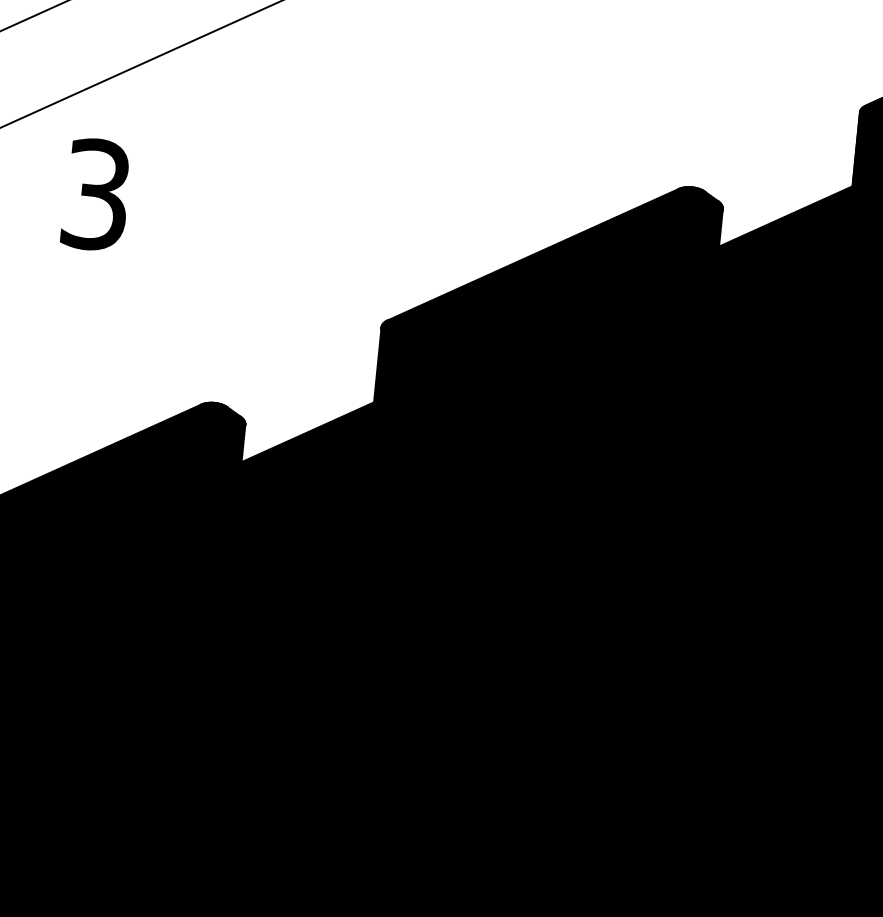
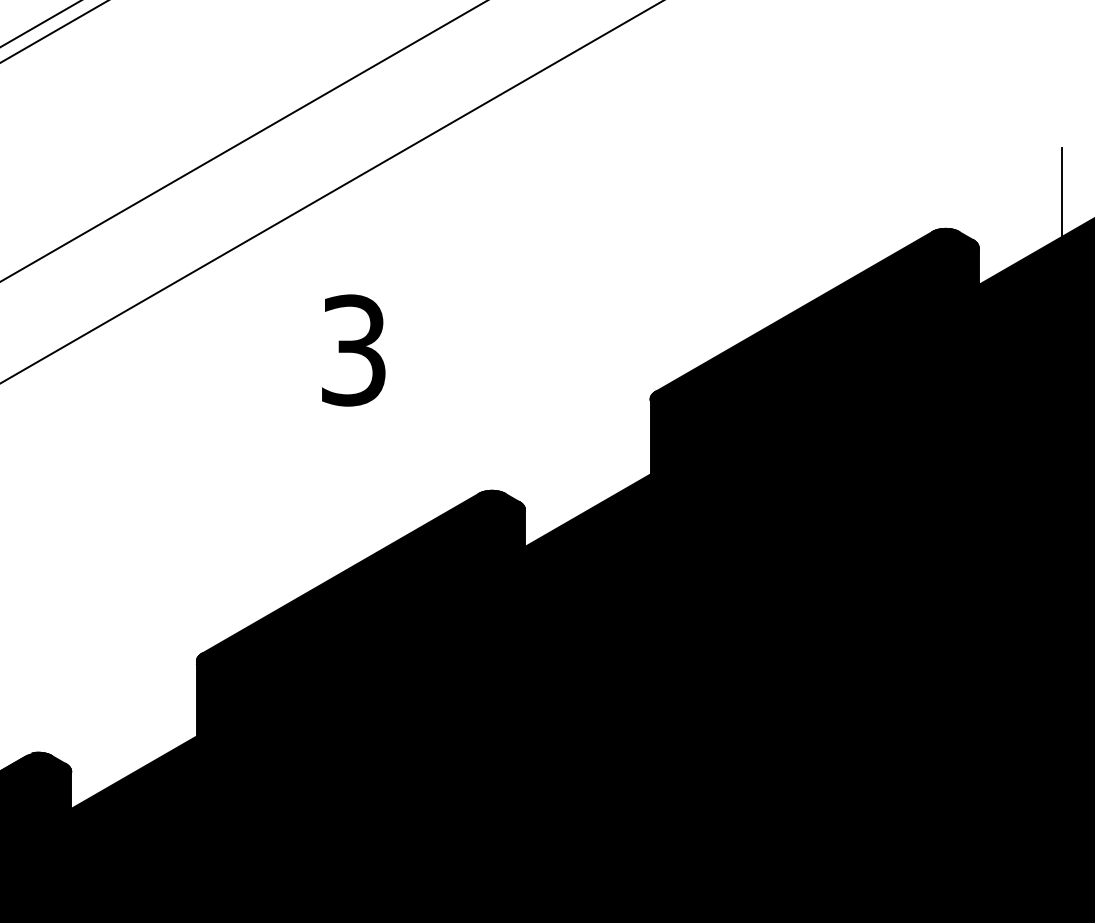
line: (811, 161) -> (1062, 191), added
text: (96, 194) -> (353, 350), moved

